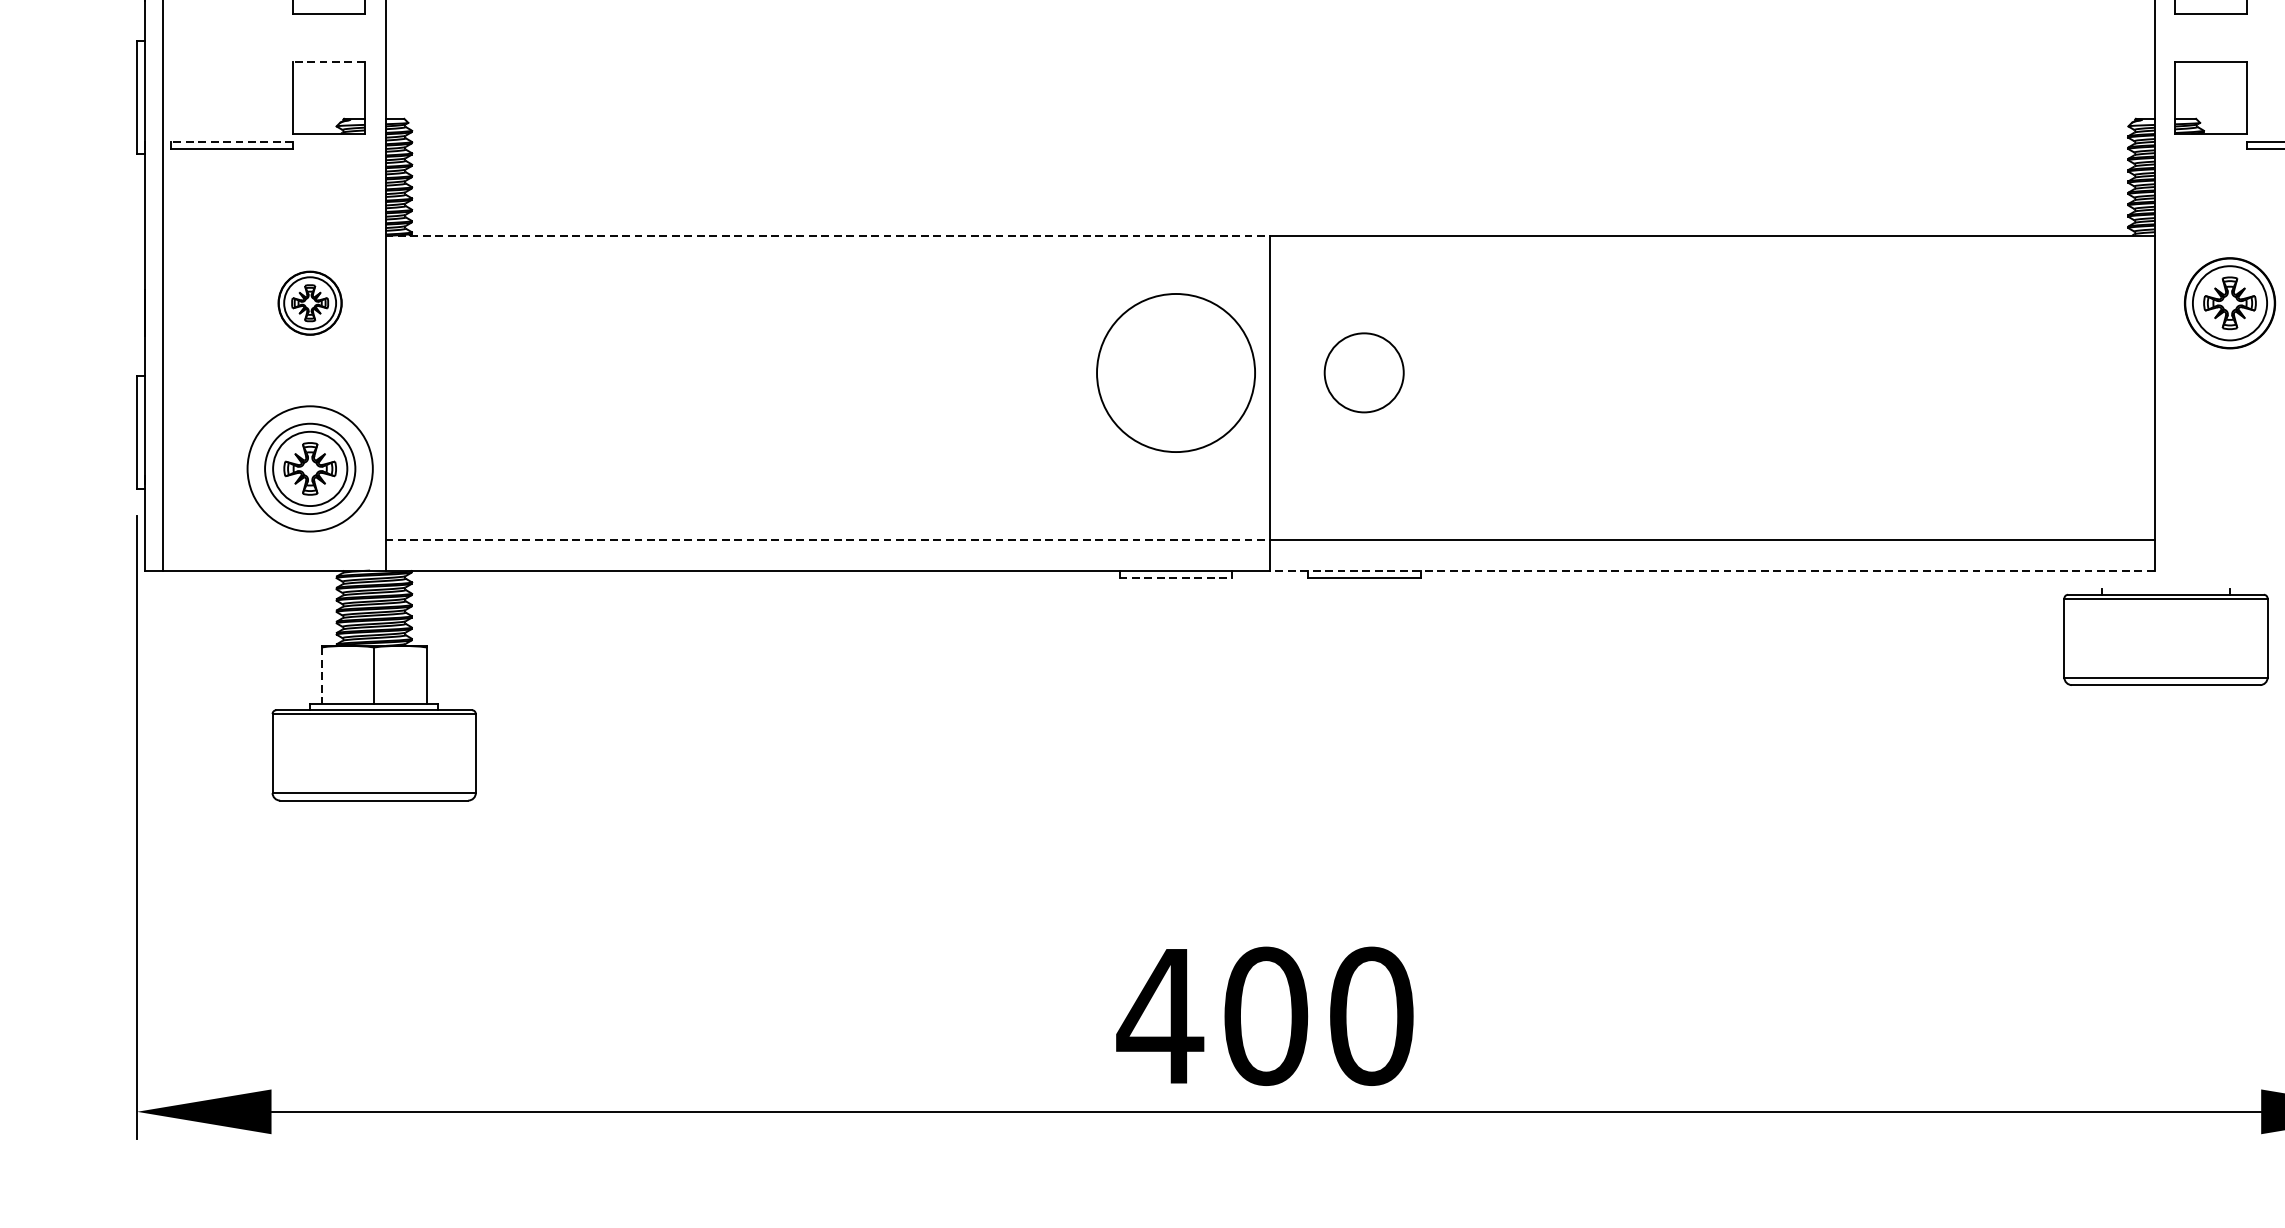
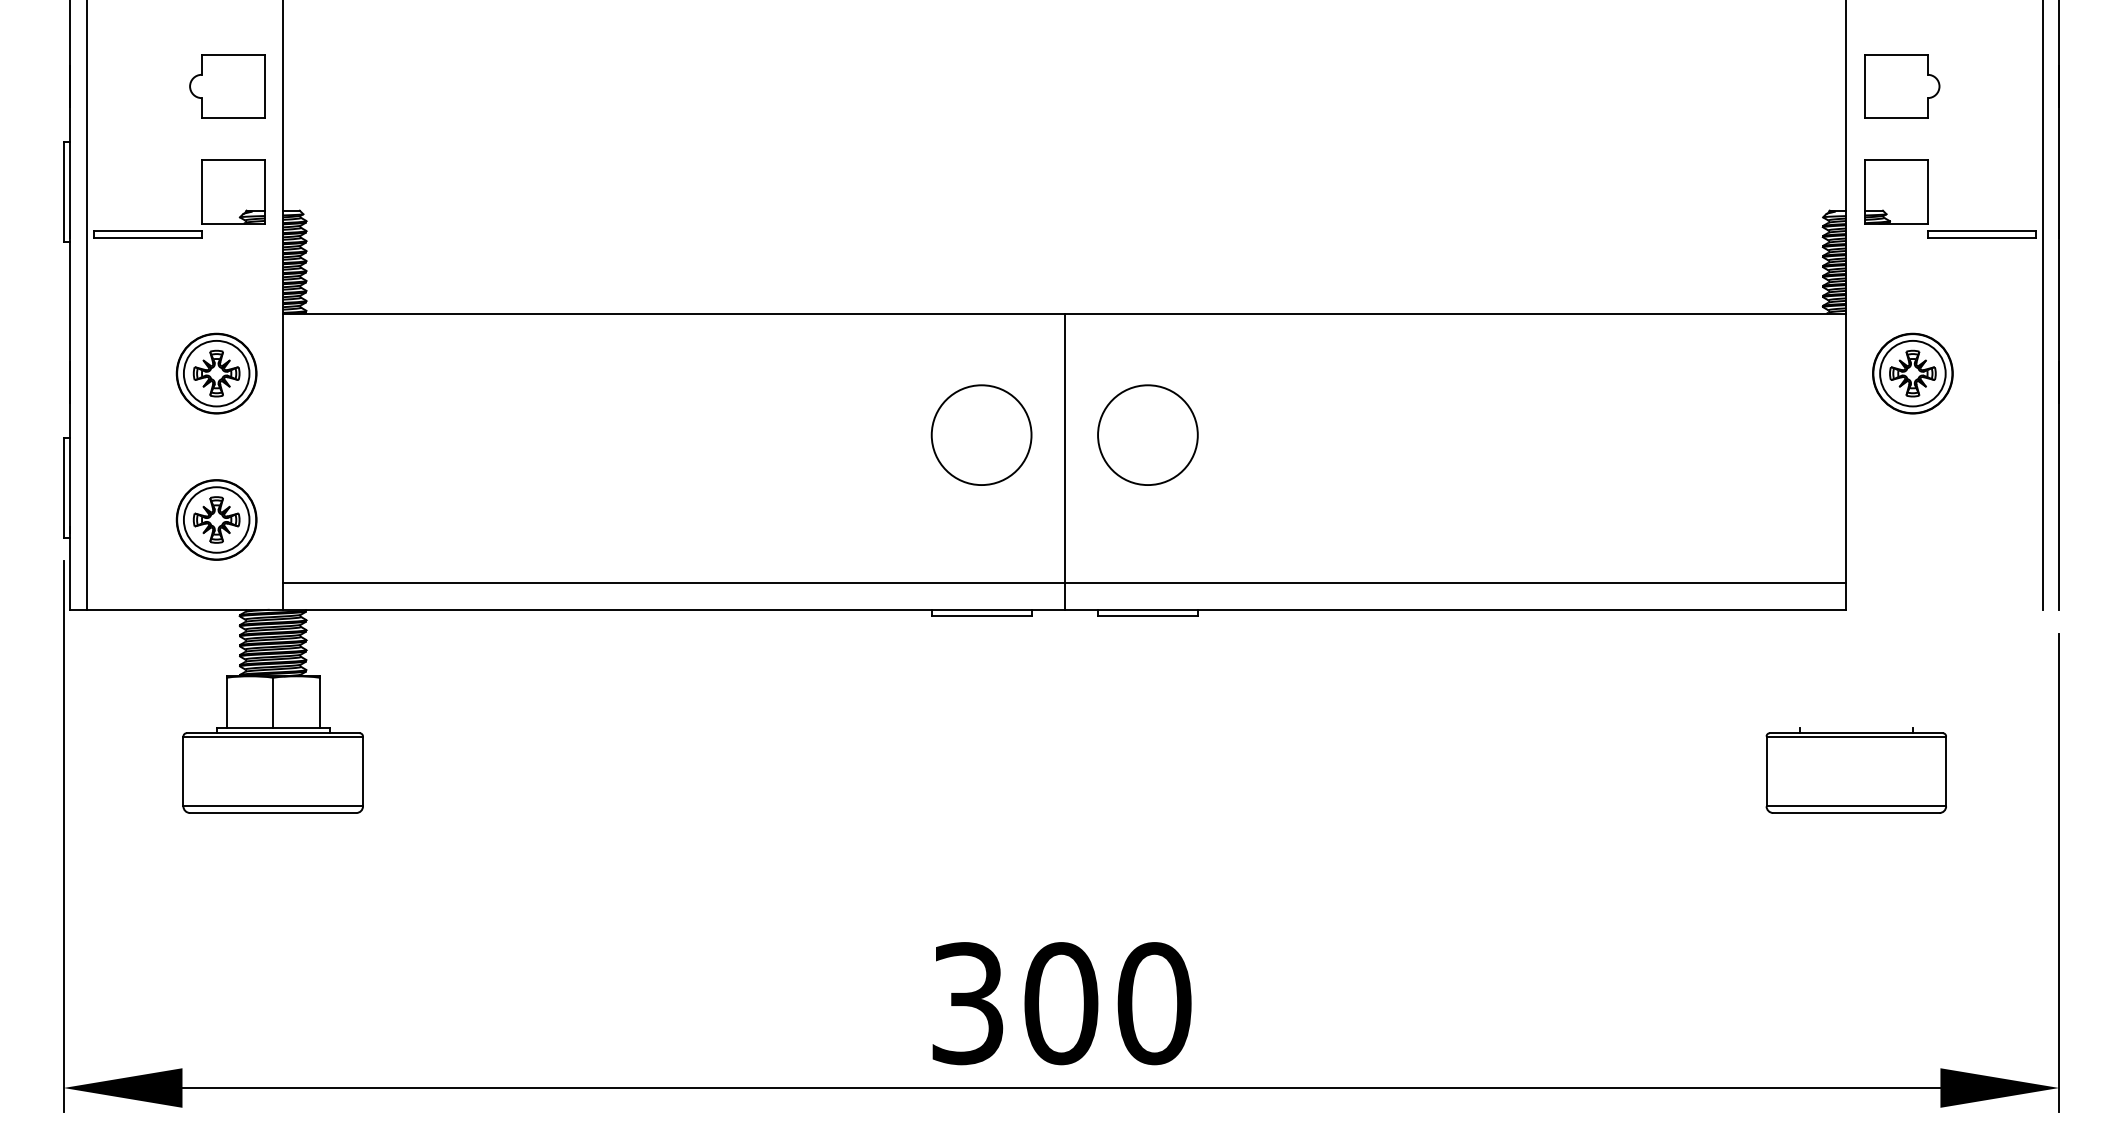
line: (329, 62) -> (233, 160), dashed -> solid
line: (231, 141) -> (147, 230), dashed -> solid
line: (827, 235) -> (673, 313), dashed -> solid
part: (310, 303) -> (216, 373), size x1.43
circle: (1175, 372) -> (981, 434), size x0.71
circle: (1363, 372) -> (1147, 434), size x1.43
circle: (310, 468) -> (216, 519), size x0.71
line: (827, 540) -> (673, 583), dashed -> solid
line: (1712, 570) -> (1455, 609), dashed -> solid
line: (1175, 578) -> (981, 616), dashed -> solid
part: (2165, 637) -> (1855, 770), moved
line: (321, 676) -> (226, 703), dashed -> solid
text: (1159, 1016) -> (967, 1003), 400 -> 300

